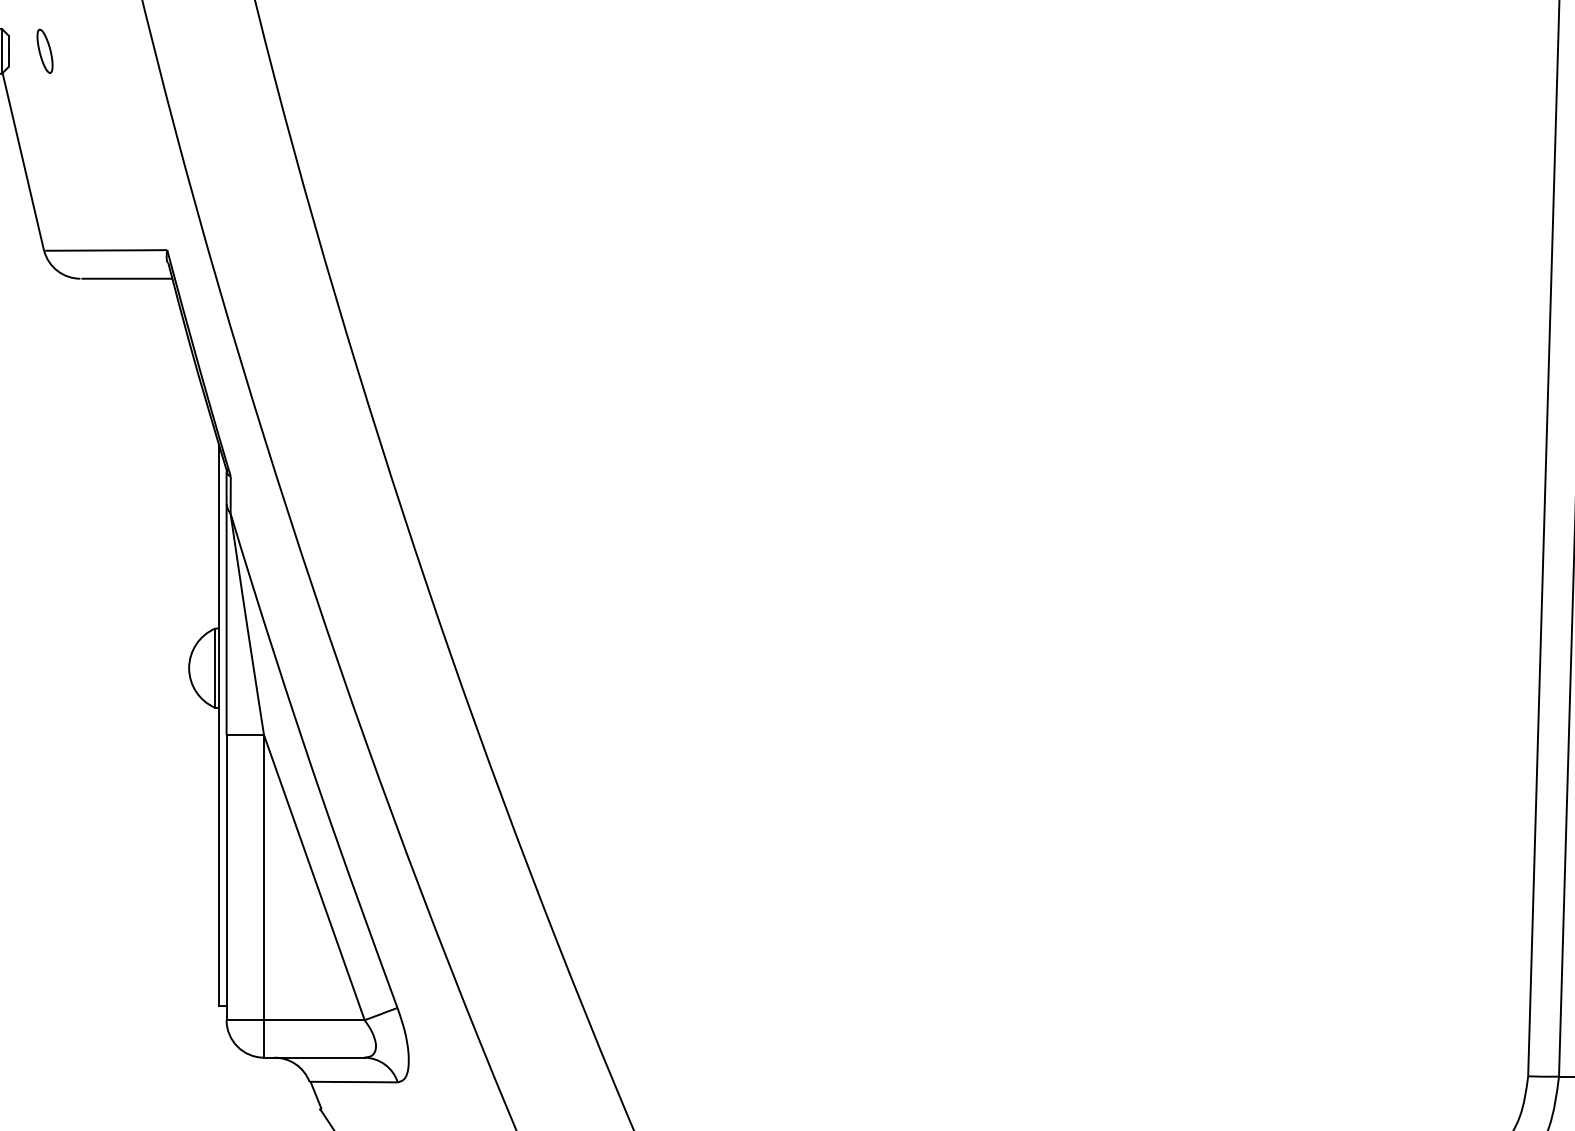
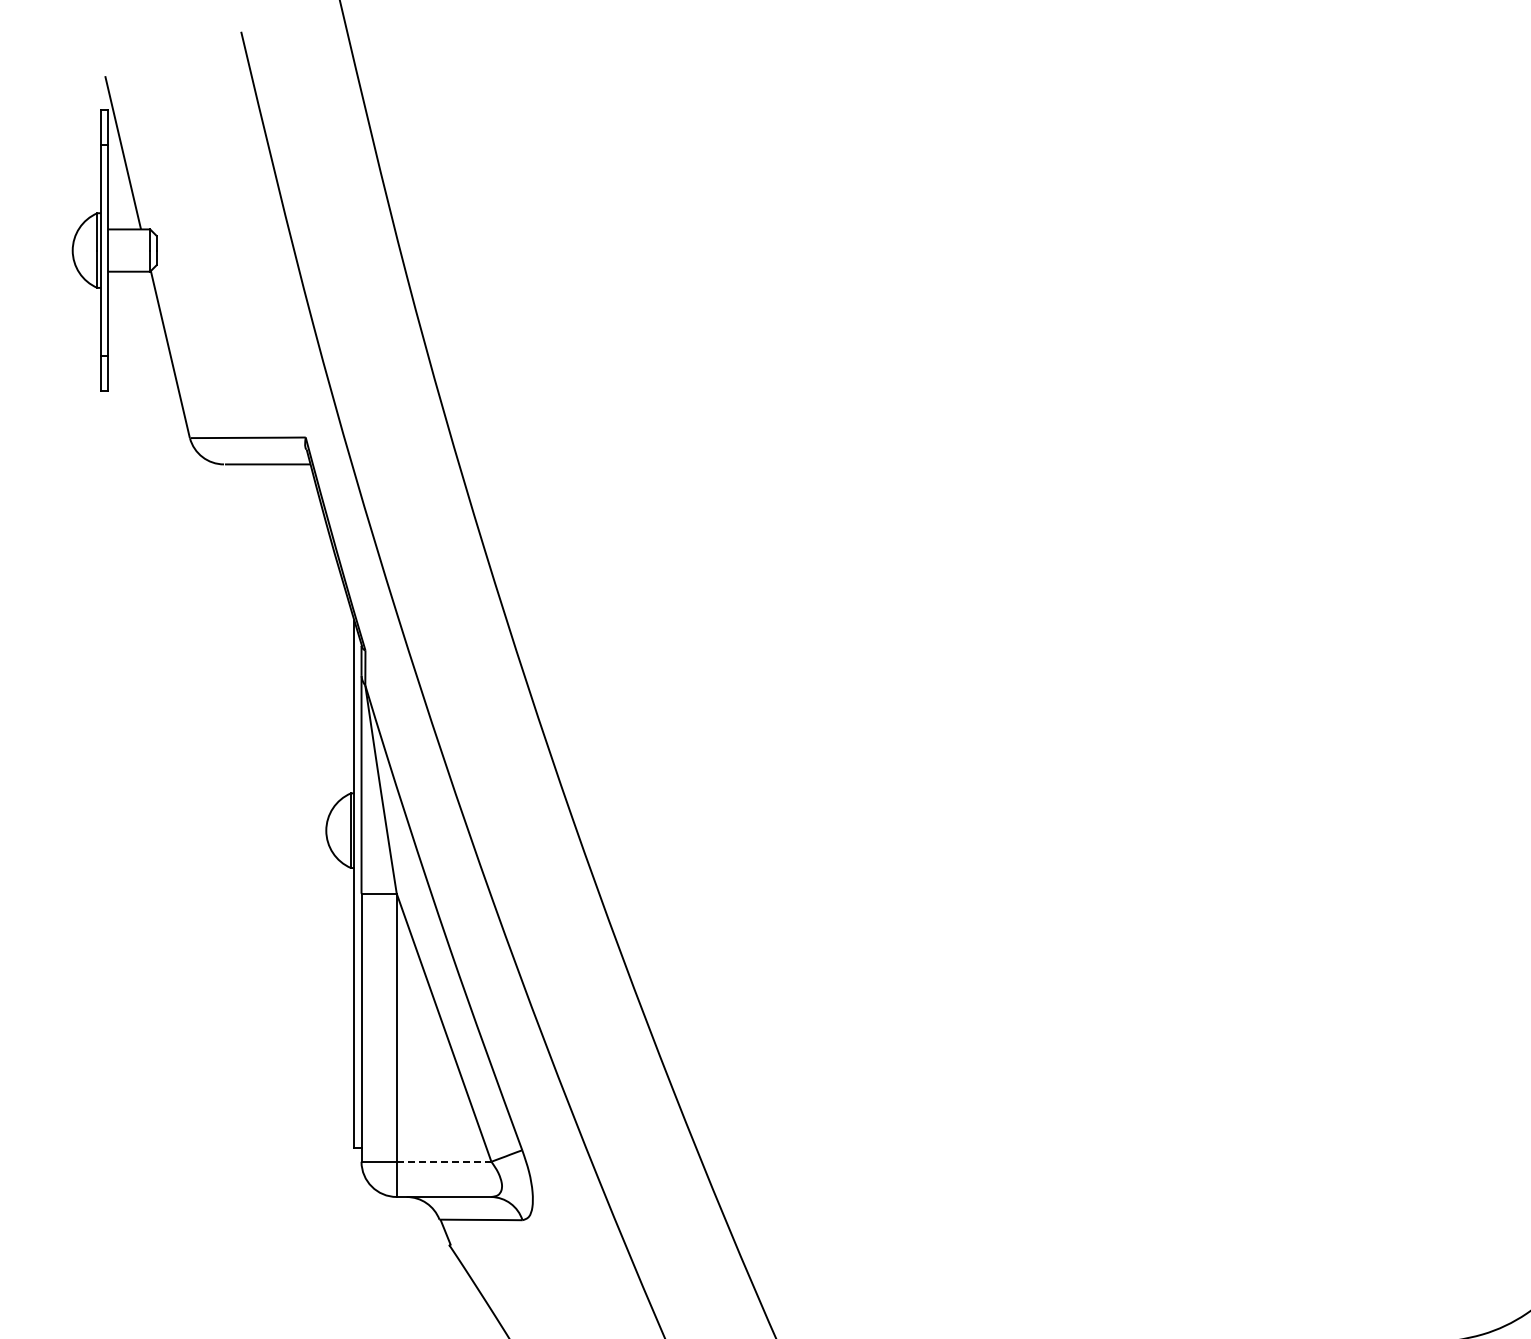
part: (44, 51) -> (190, 250), removed
line: (314, 1019) -> (444, 1161), solid -> dashed

